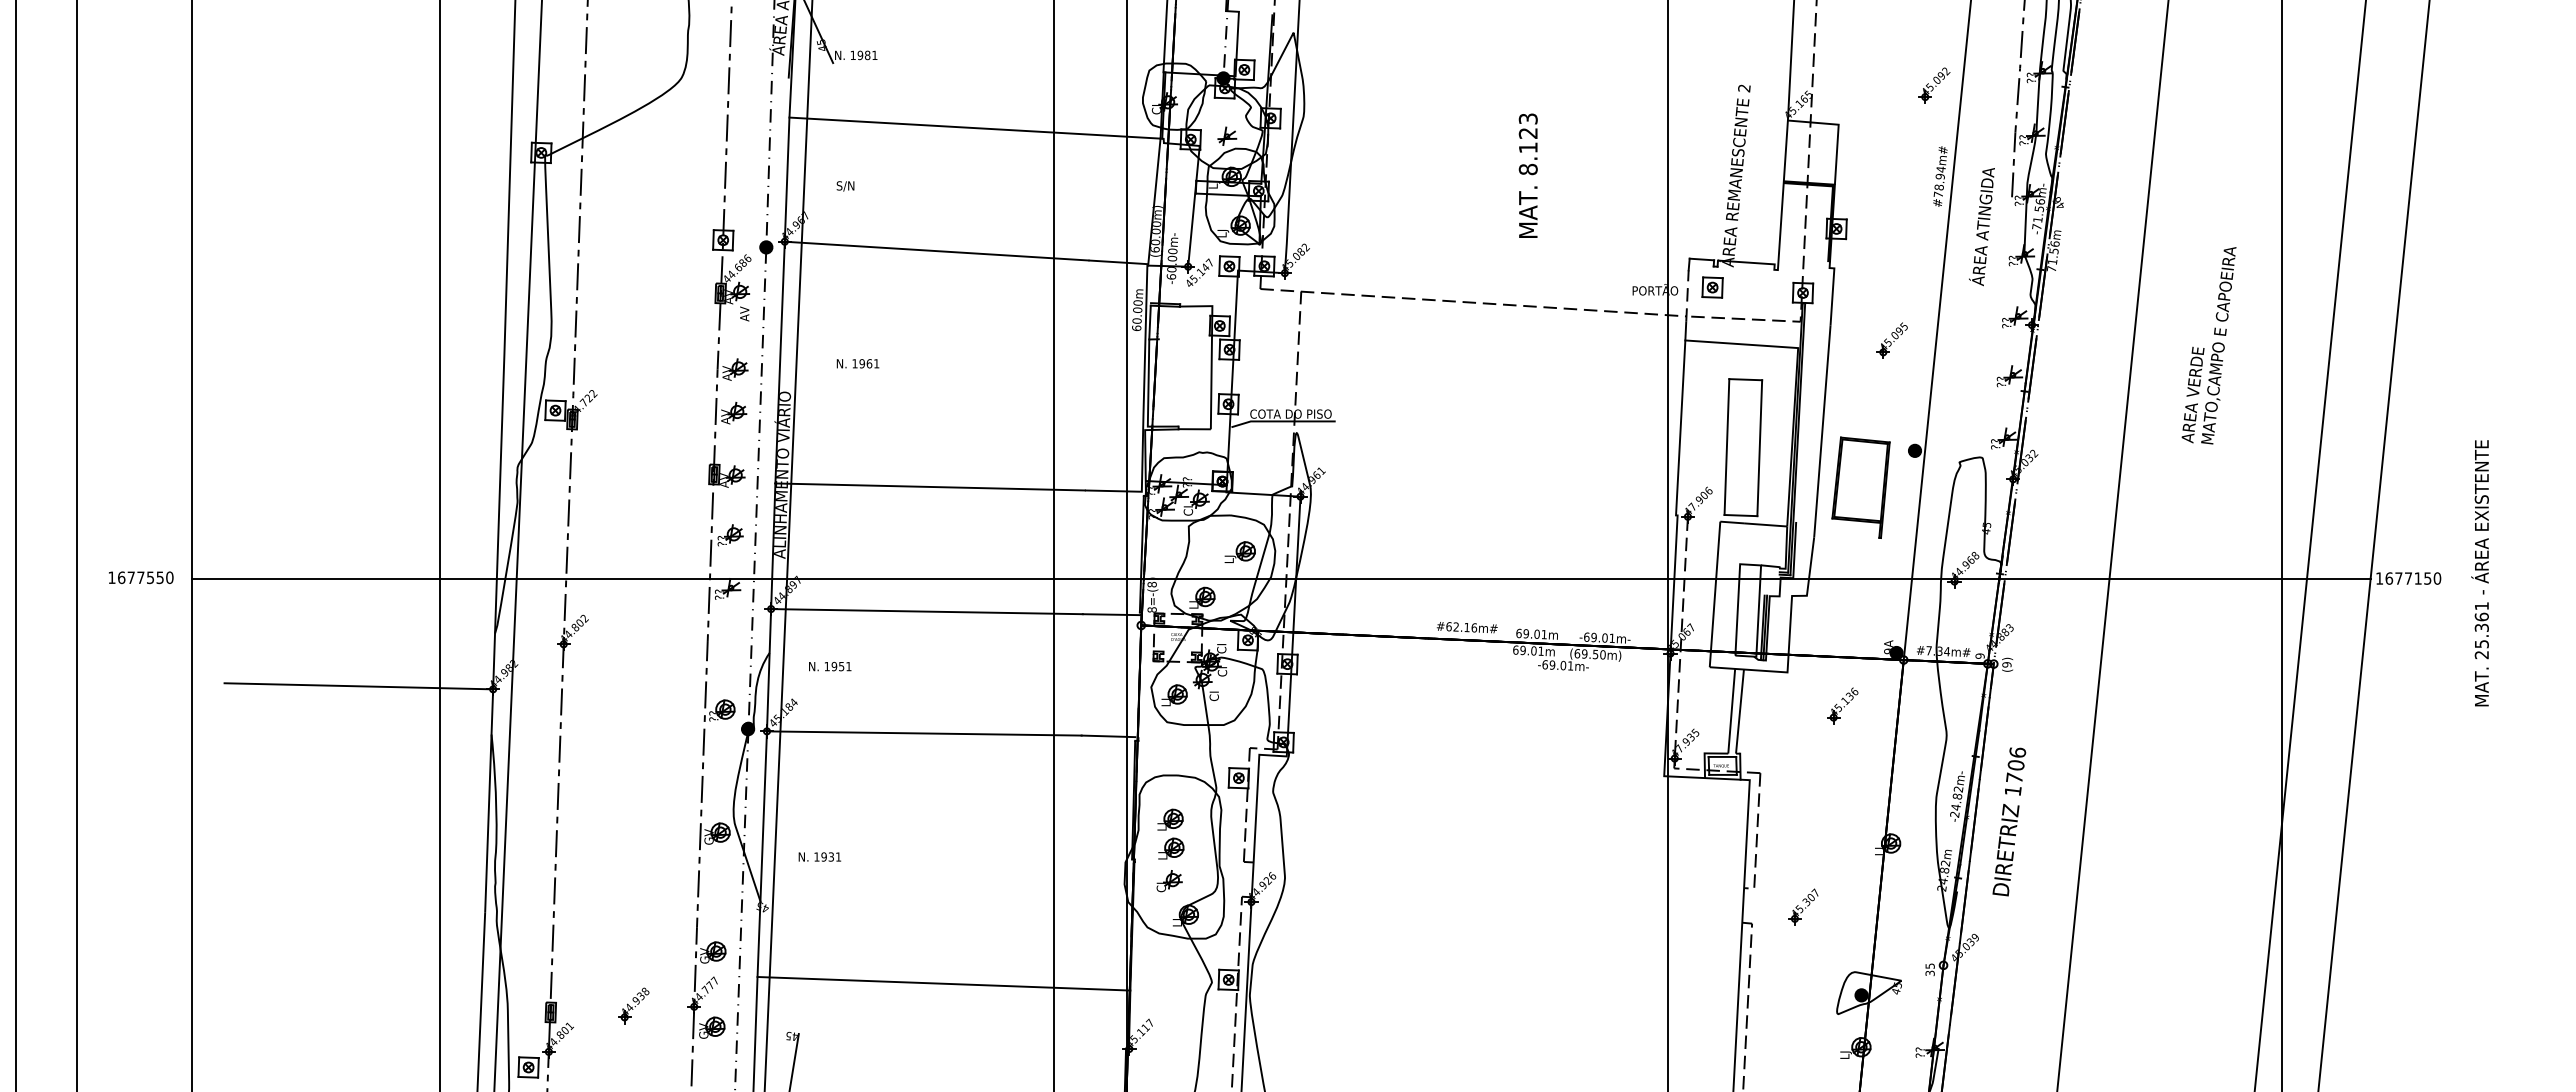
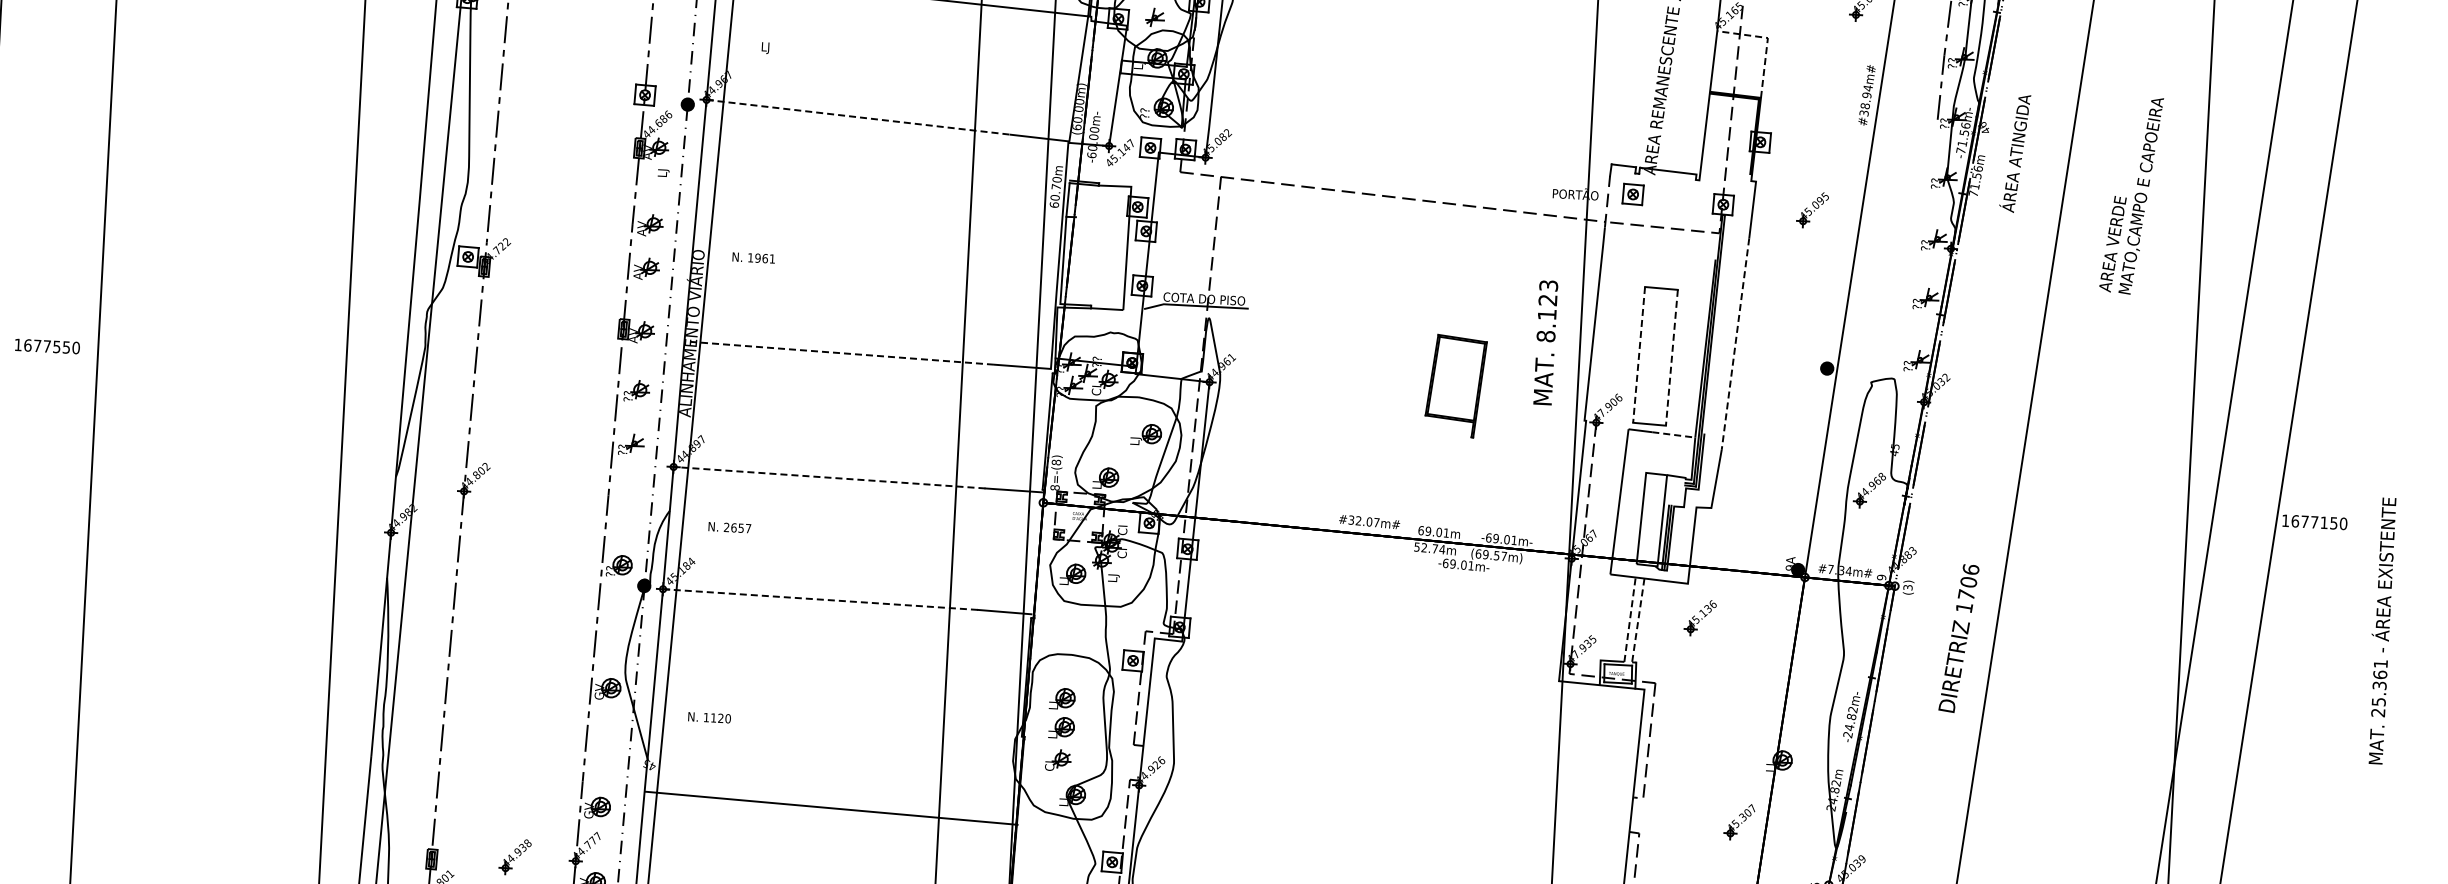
line: (1838, 128) -> (1767, 41), solid -> dashed
text: (1527, 175) -> (1544, 342), moved
text: (845, 186) -> (770, 47), S/N -> LJ
text: (1938, 194) -> (1864, 113), #78.94m# -> #38.94m#
text: (1981, 227) -> (2014, 154), moved
text: (1223, 232) -> (1146, 113), LJ -> ??
line: (937, 251) -> (858, 117), solid -> dashed
text: (1137, 309) -> (1056, 186), 60.00m -> 60.70m
text: (745, 313) -> (663, 169), AV -> LJ
part: (1891, 340) -> (1811, 209), moved
line: (1741, 344) -> (1659, 252), removed
text: (2208, 345) -> (2130, 195), moved
text: (857, 363) -> (753, 257), moved
line: (1822, 431) -> (1735, 344), solid -> dashed
line: (1726, 447) -> (1638, 355), solid -> dashed
line: (1759, 448) -> (1671, 358), solid -> dashed
line: (929, 486) -> (838, 352), solid -> dashed
part: (1860, 487) -> (1455, 385), moved
line: (1765, 524) -> (1673, 434), solid -> dashed
text: (2479, 573) -> (2380, 631), moved
text: (141, 577) -> (47, 346), moved
line: (1280, 578) -> (1185, 463), removed
line: (926, 611) -> (829, 477), solid -> dashed
text: (1461, 627) -> (1363, 521), #62.16m# -> #32.07m#
text: (1528, 650) -> (1429, 548), 69.01m -> 52.74m
text: (1602, 654) -> (1503, 556), (69.50m) -> (69.57m)
text: (2006, 664) -> (1907, 587), (9) -> (3)
text: (837, 666) -> (737, 527), 1951 -> 2657
line: (358, 686) -> (256, 522), removed
text: (1215, 696) -> (1113, 577), CI -> LJ
part: (1842, 705) -> (1700, 617), moved
line: (1731, 710) -> (1629, 618), solid -> dashed
line: (1739, 712) -> (1637, 621), solid -> dashed
line: (923, 733) -> (819, 599), solid -> dashed
text: (2009, 821) -> (1959, 638), moved
text: (831, 856) -> (721, 717), 1931 -> 1120
part: (1803, 906) -> (1739, 821), moved
line: (943, 983) -> (830, 807), moved

